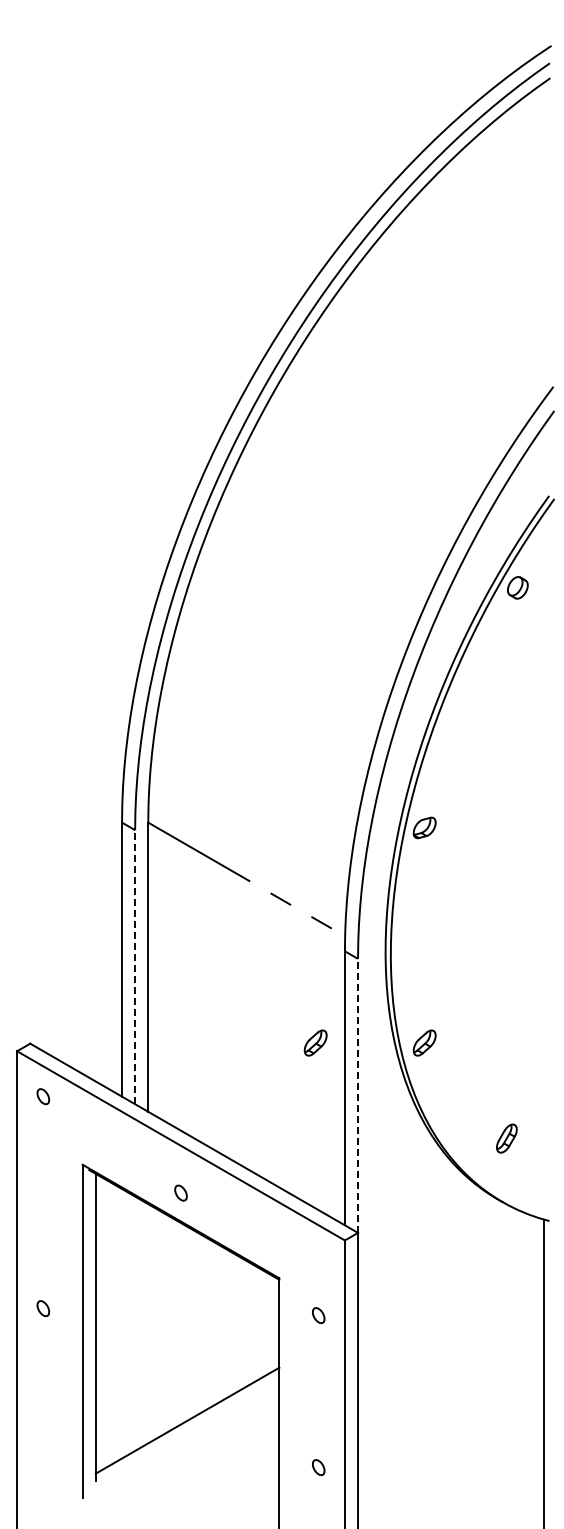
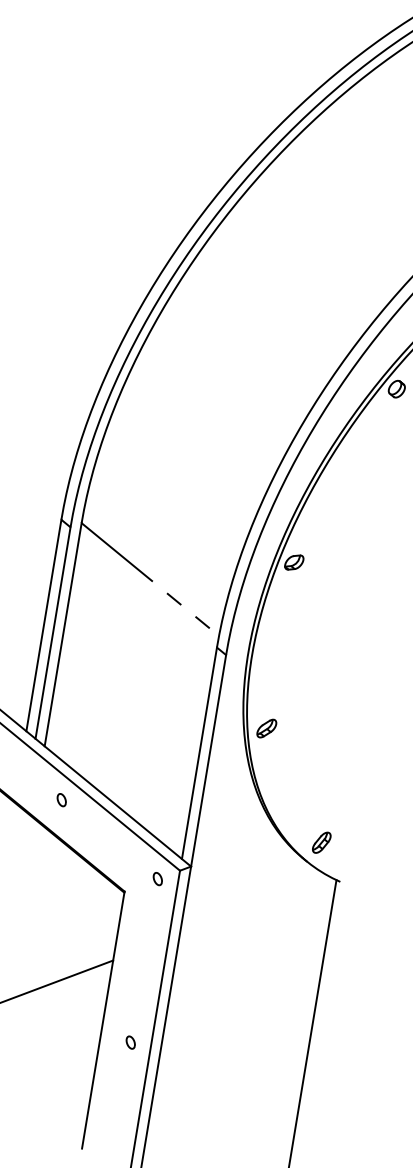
line: (135, 966) -> (53, 632), dashed -> solid
part: (315, 1042) -> (182, 714), removed
line: (358, 1095) -> (209, 760), dashed -> solid
part: (506, 1138) -> (321, 842), moved
part: (180, 1192) -> (61, 799), moved
part: (318, 1315) -> (157, 878), moved

